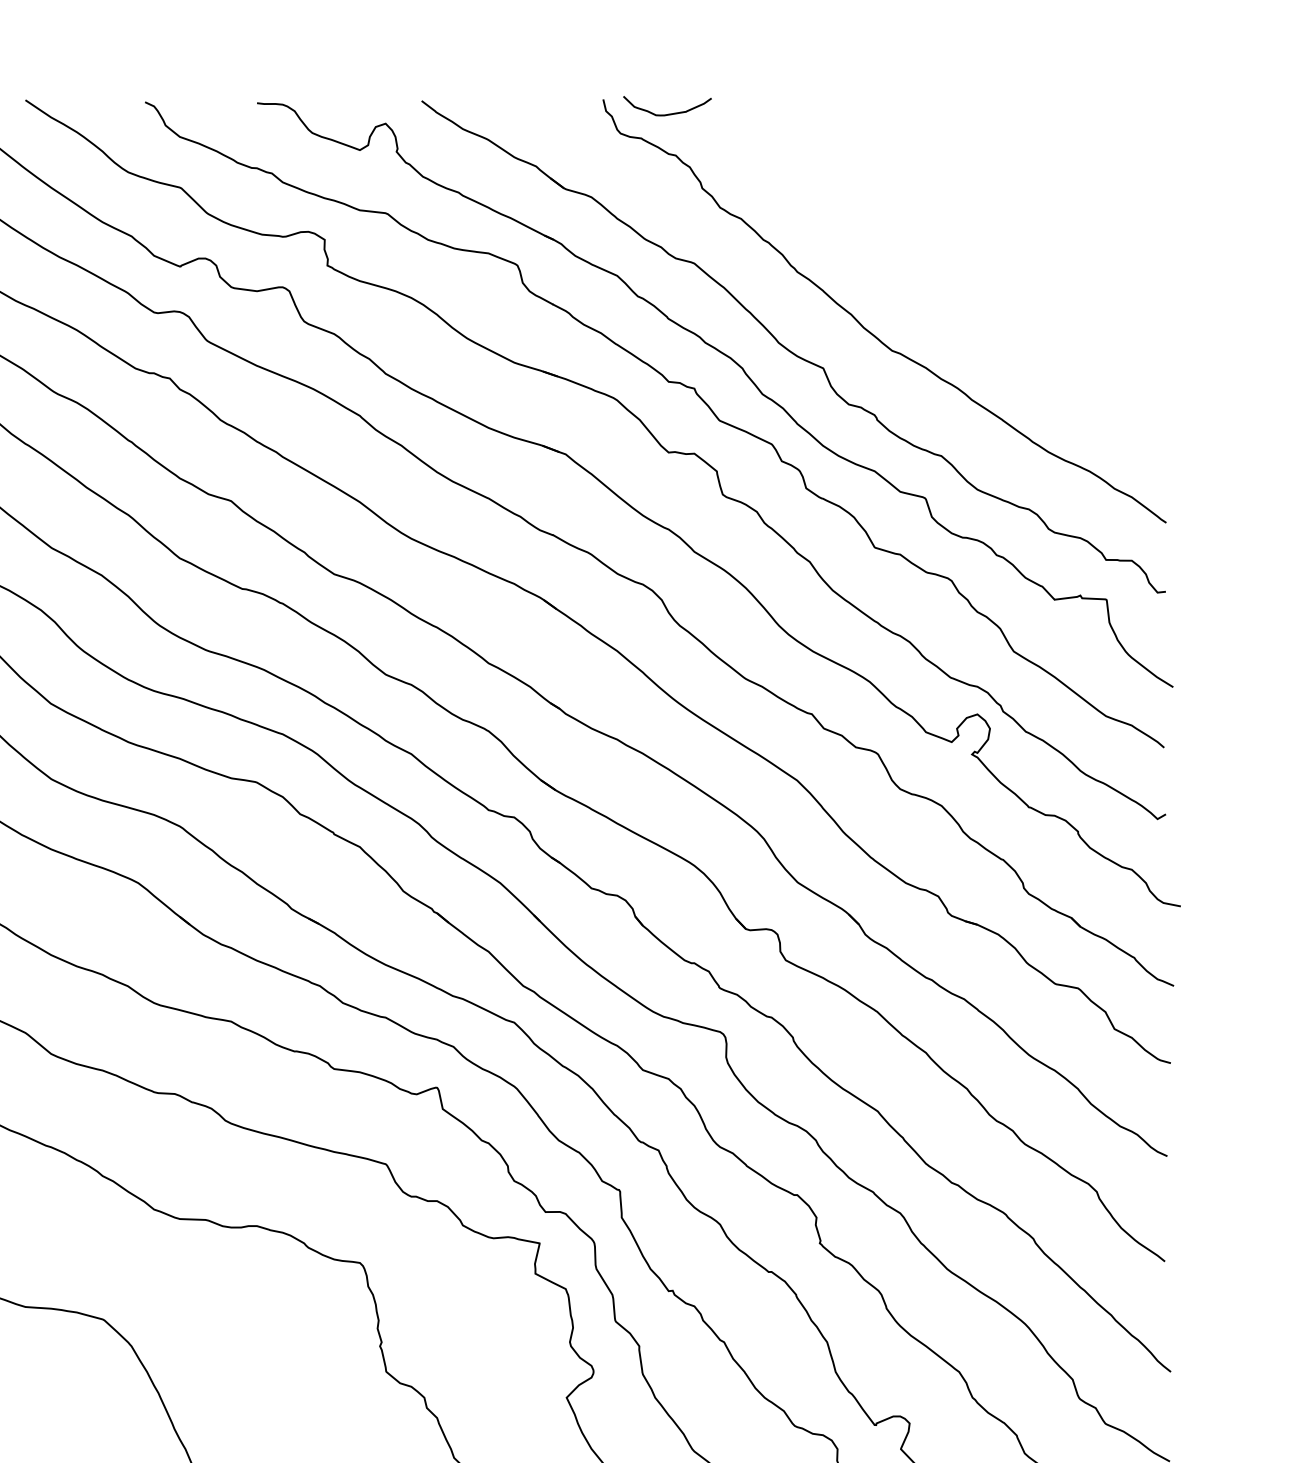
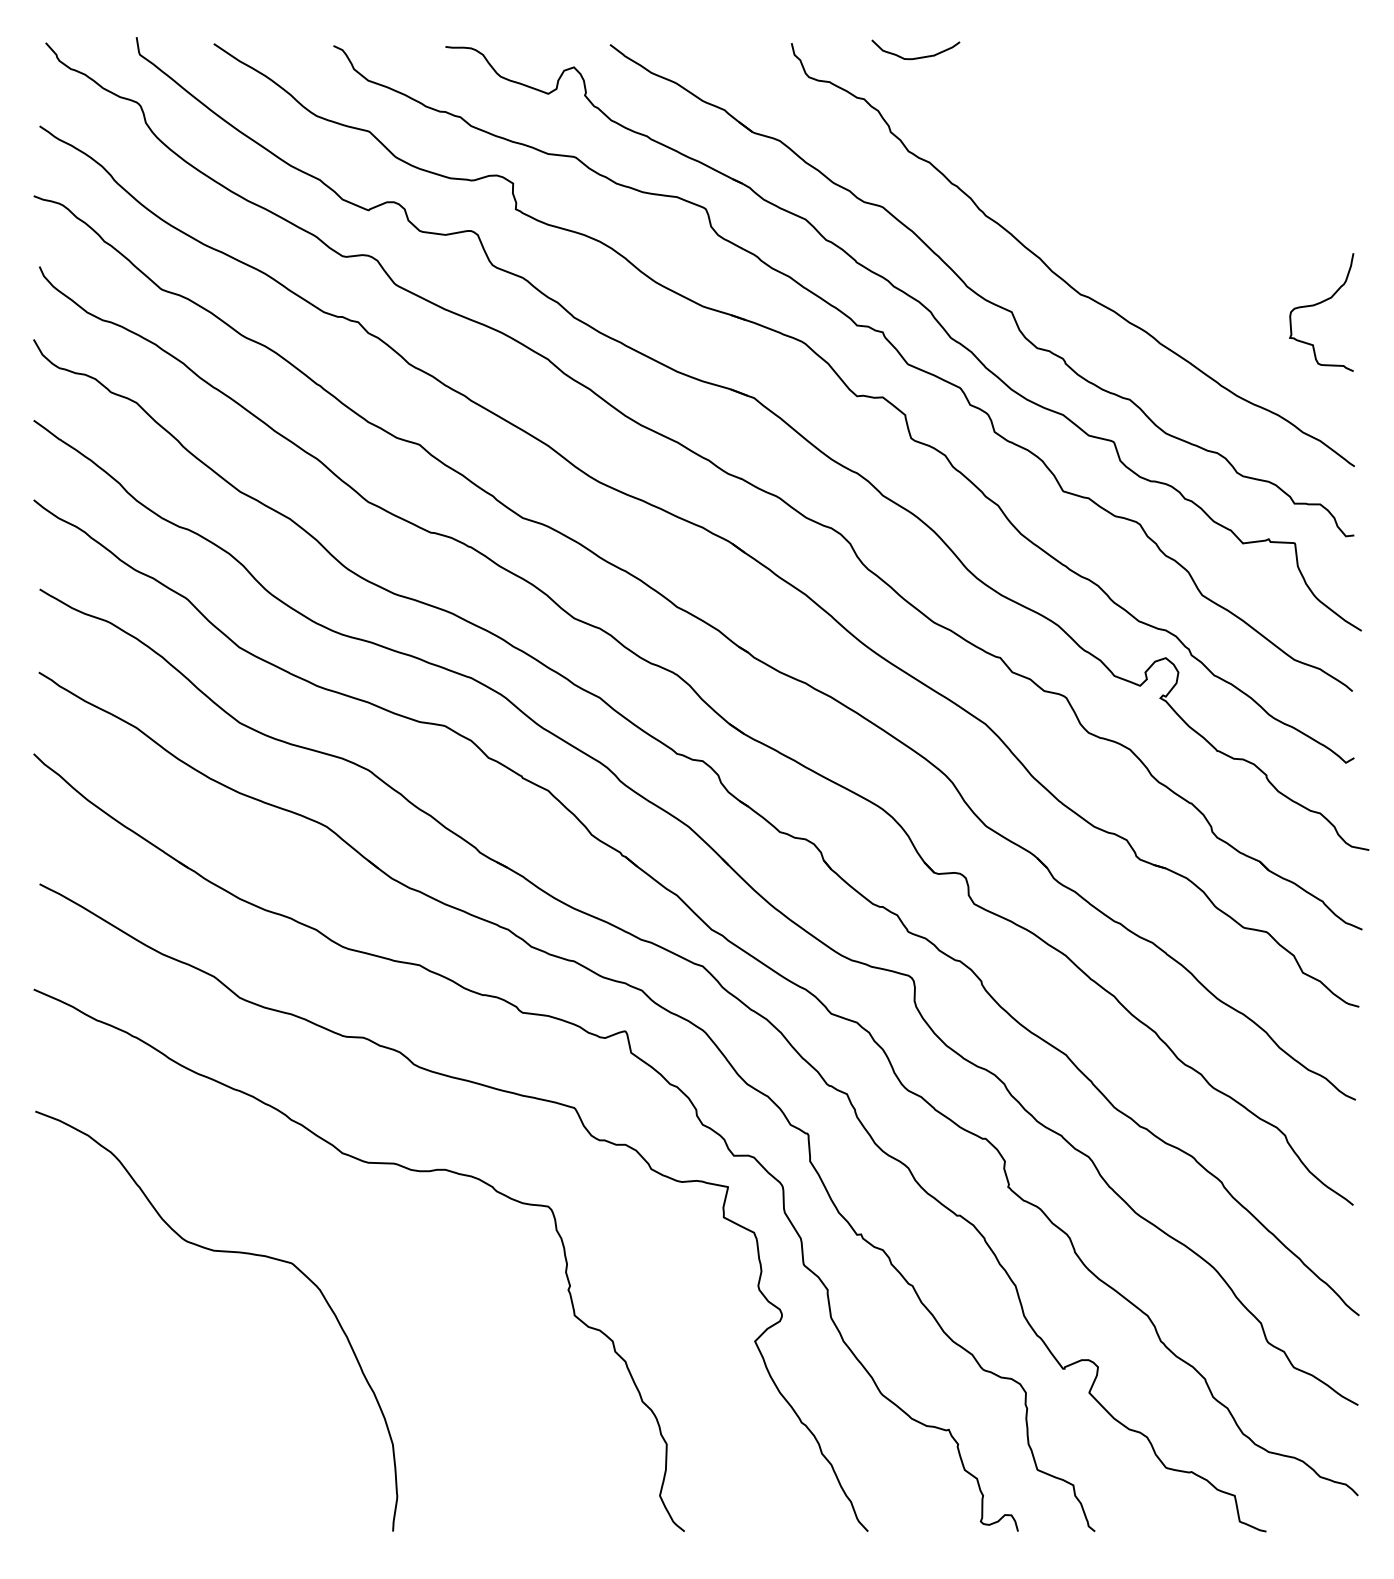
curve: (667, 113) -> (915, 57), moved
curve: (1131, 360) -> (1319, 304), added

